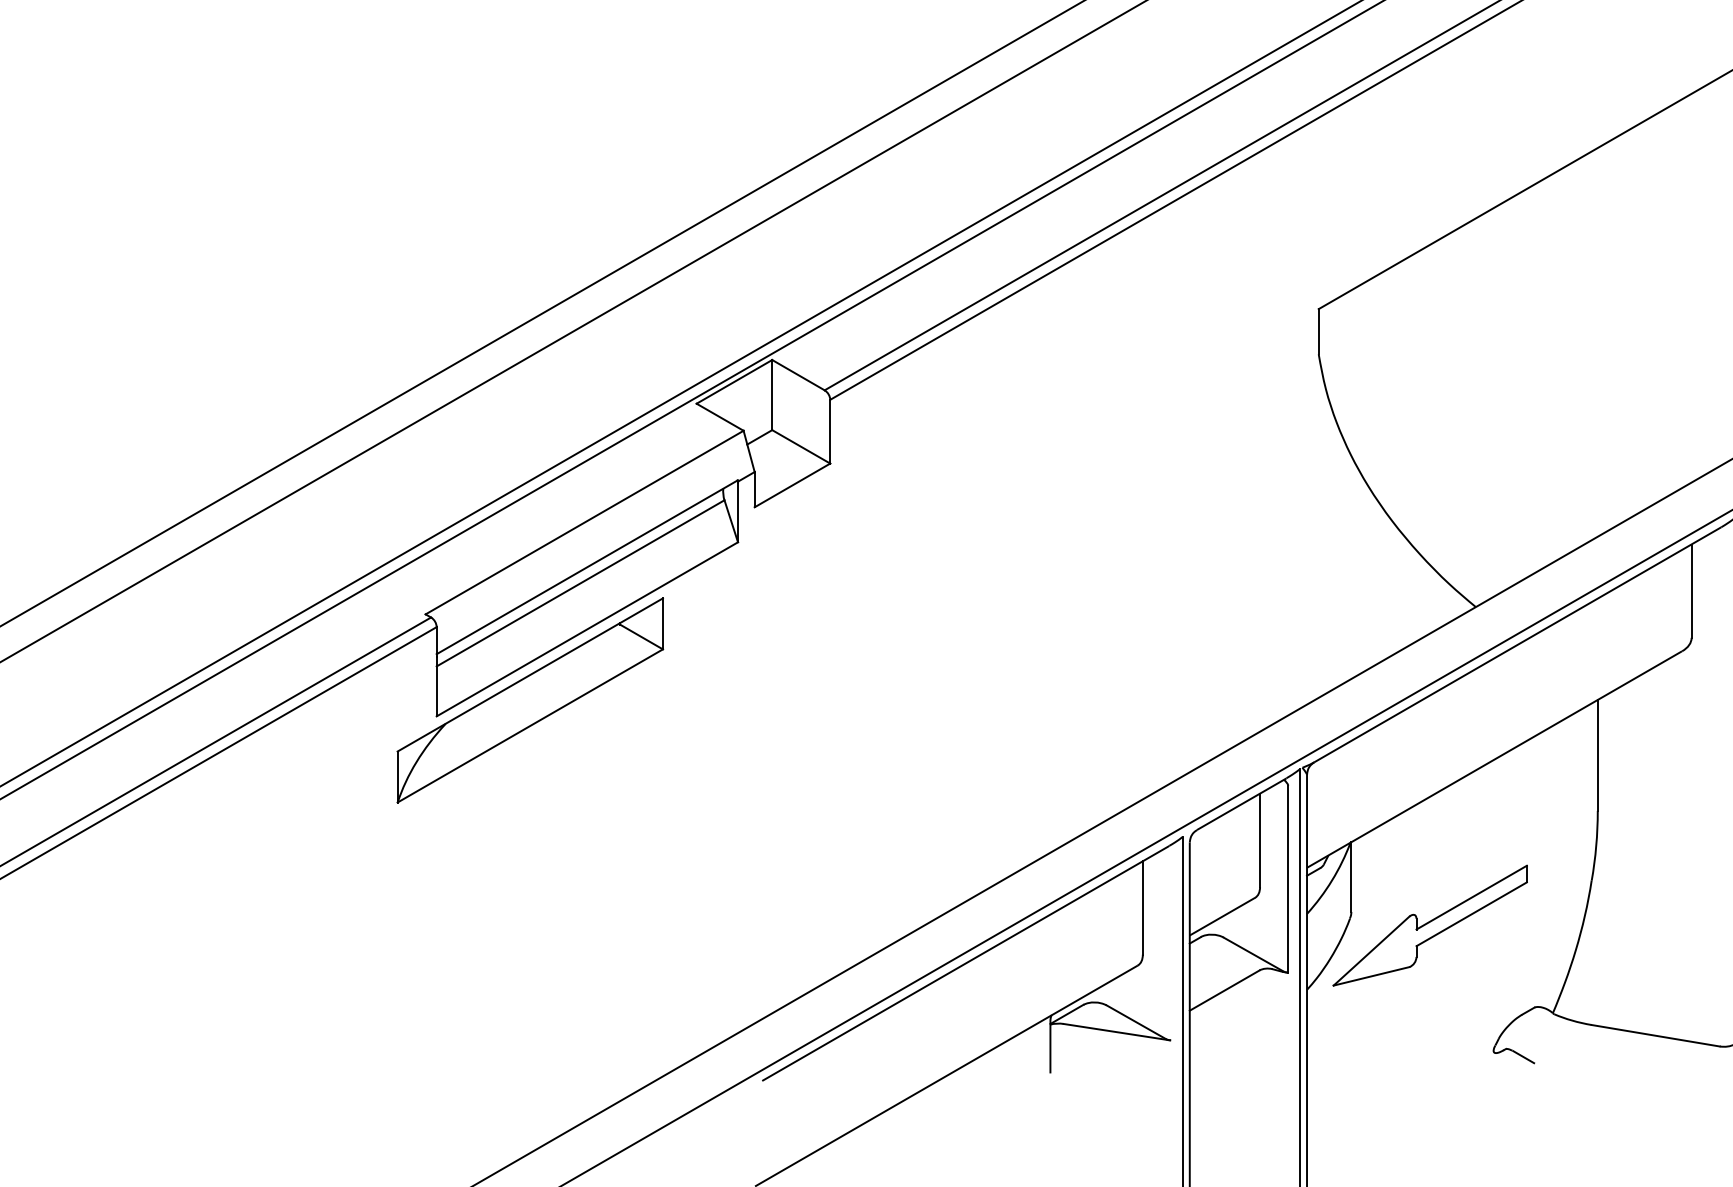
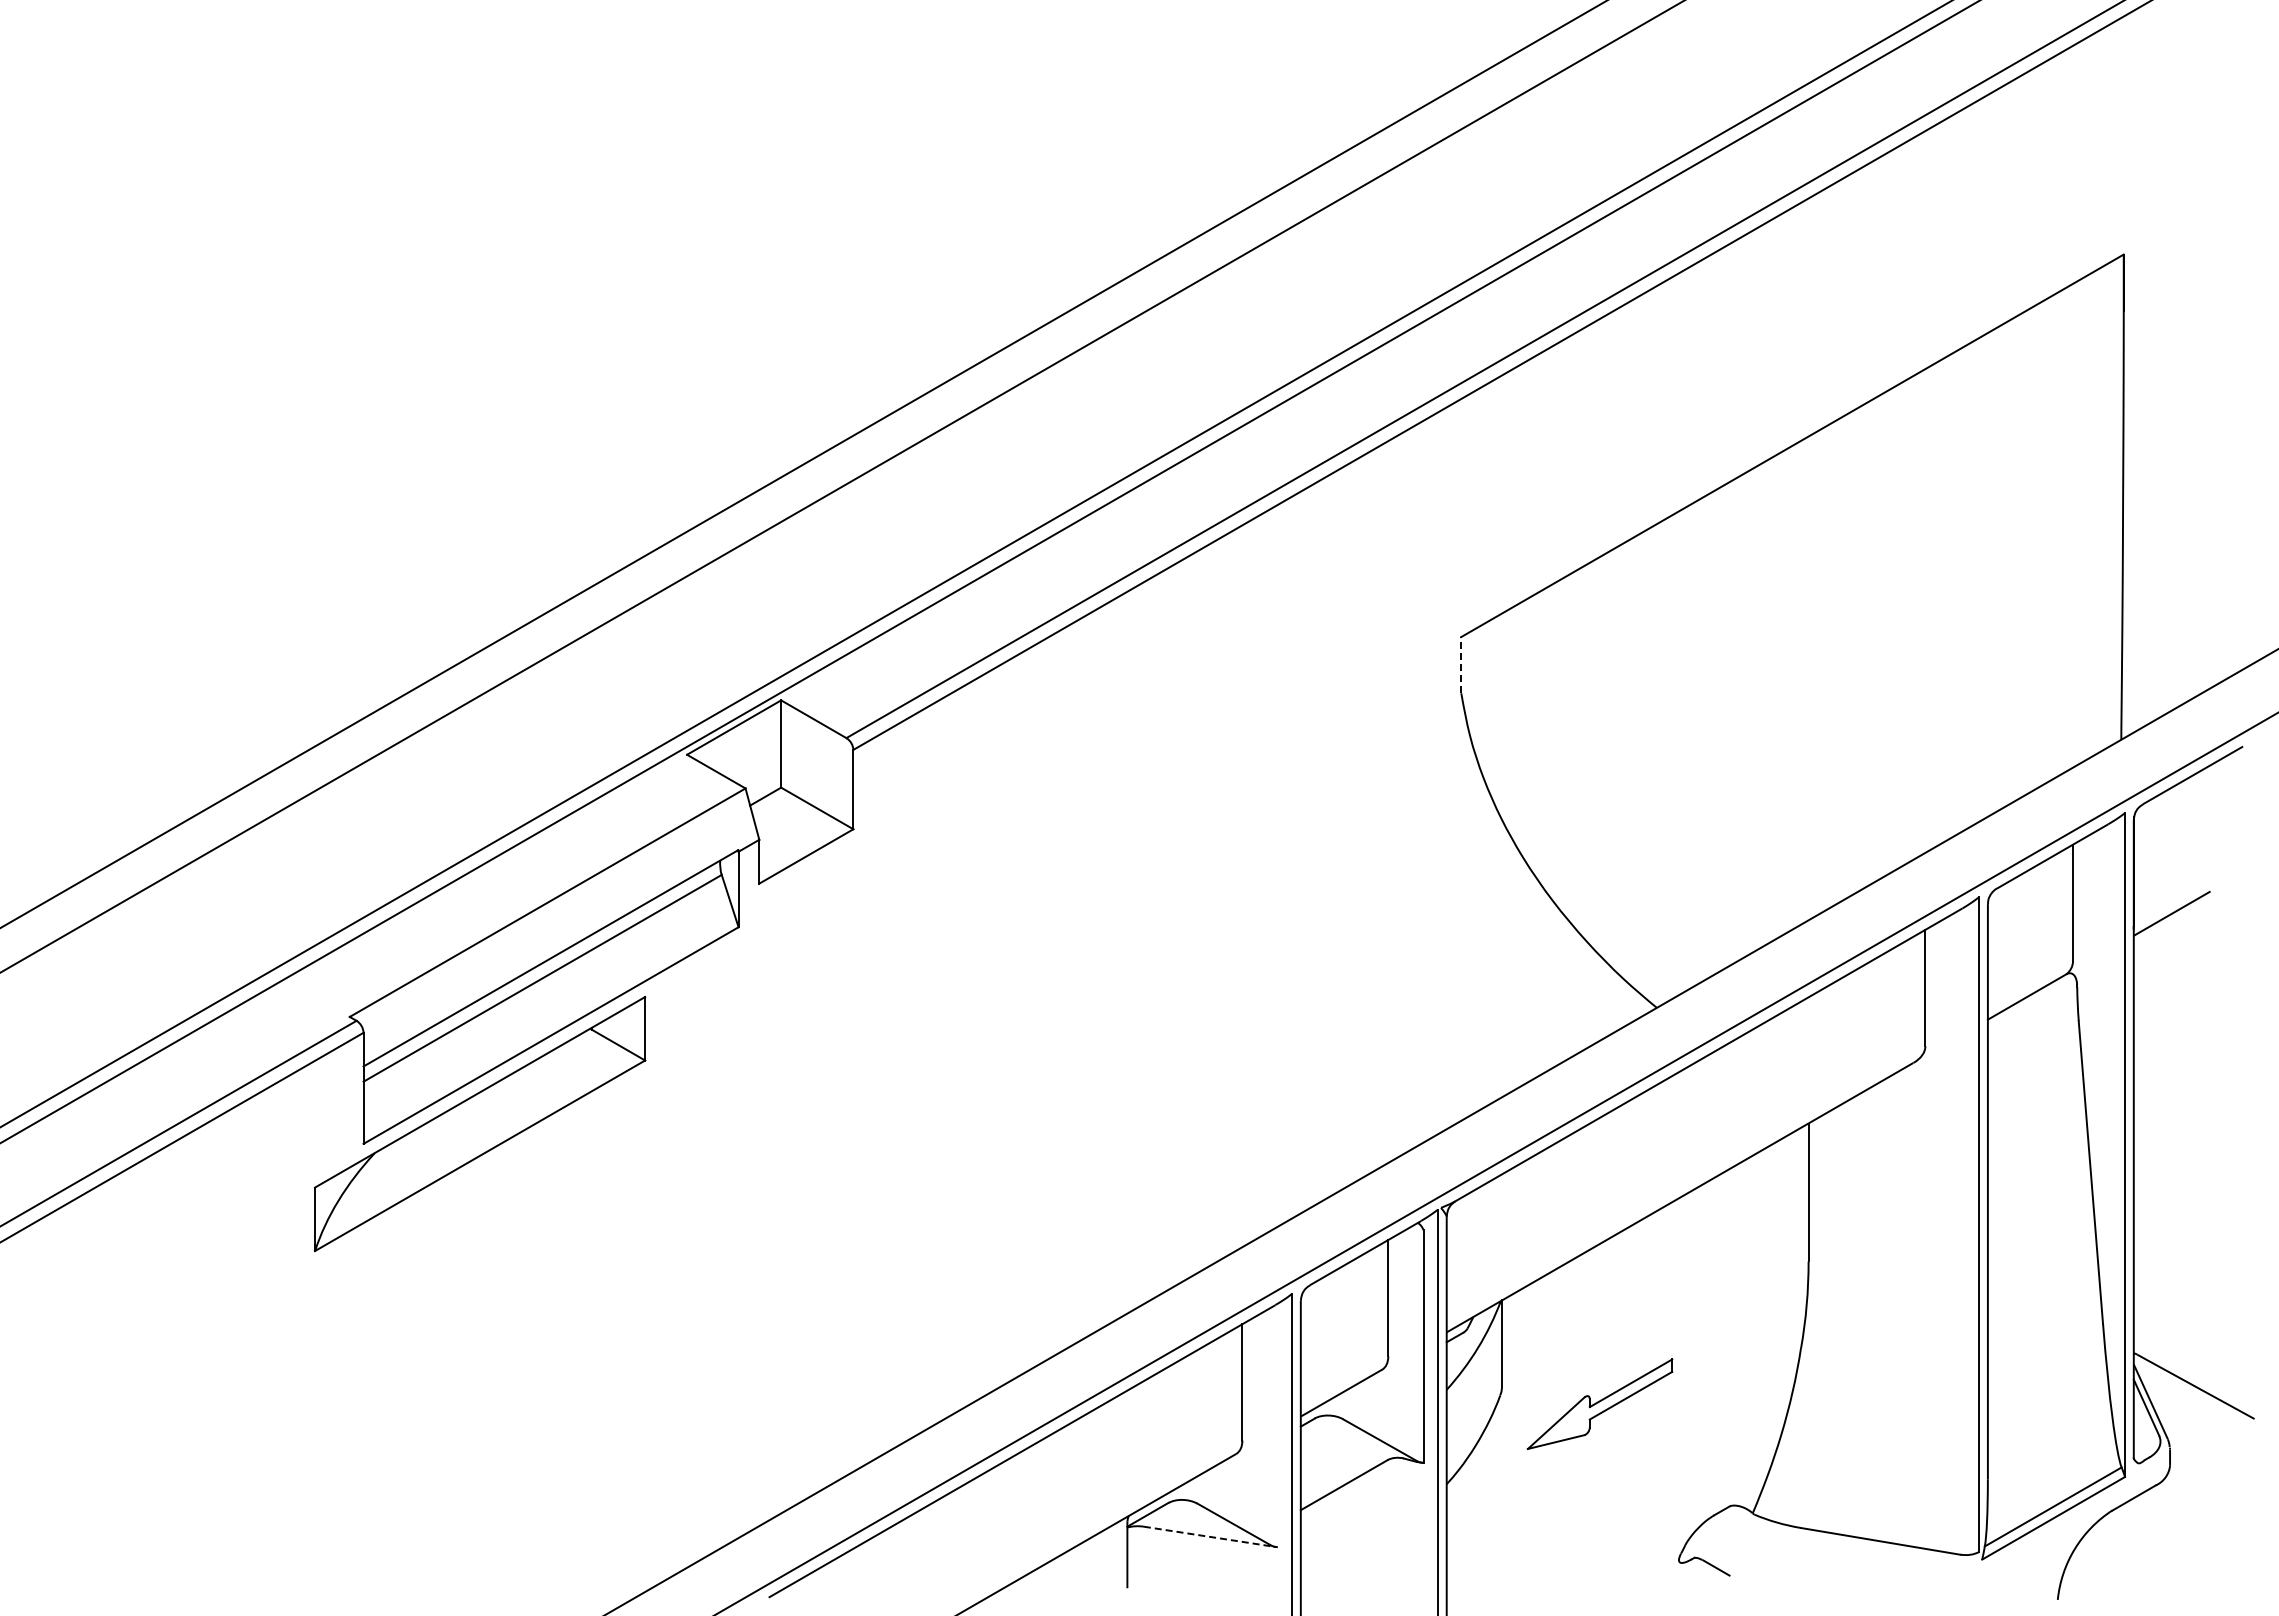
line: (1318, 331) -> (1461, 664), solid -> dashed
part: (1429, 924) -> (1599, 1403), size x0.6
line: (1116, 1031) -> (1209, 1536), solid -> dashed

